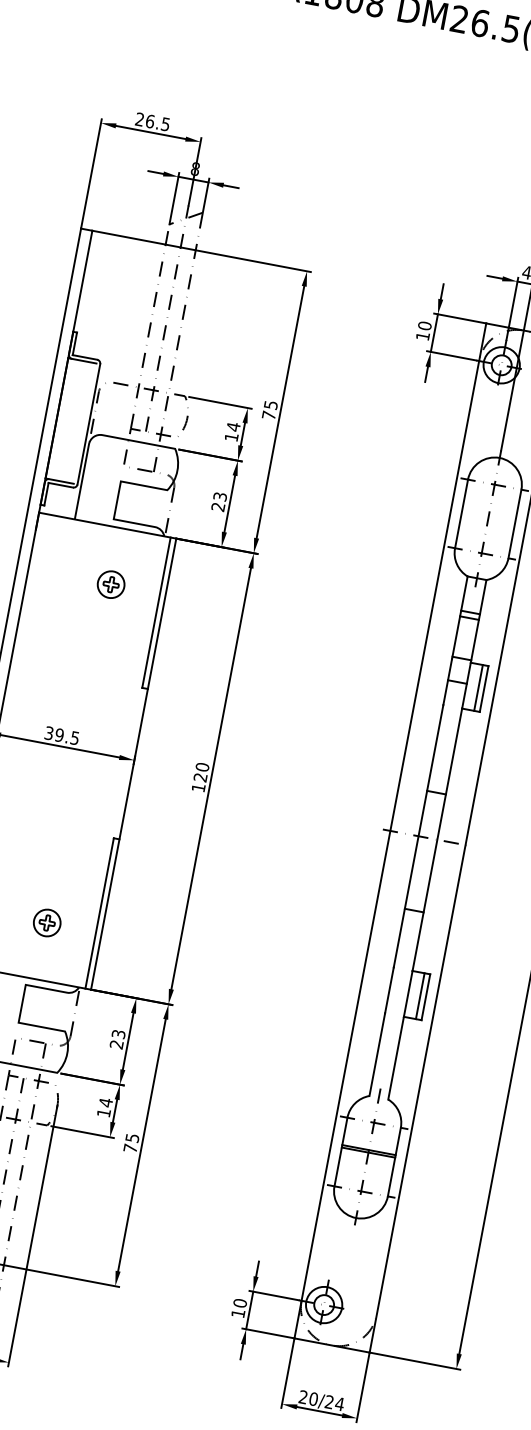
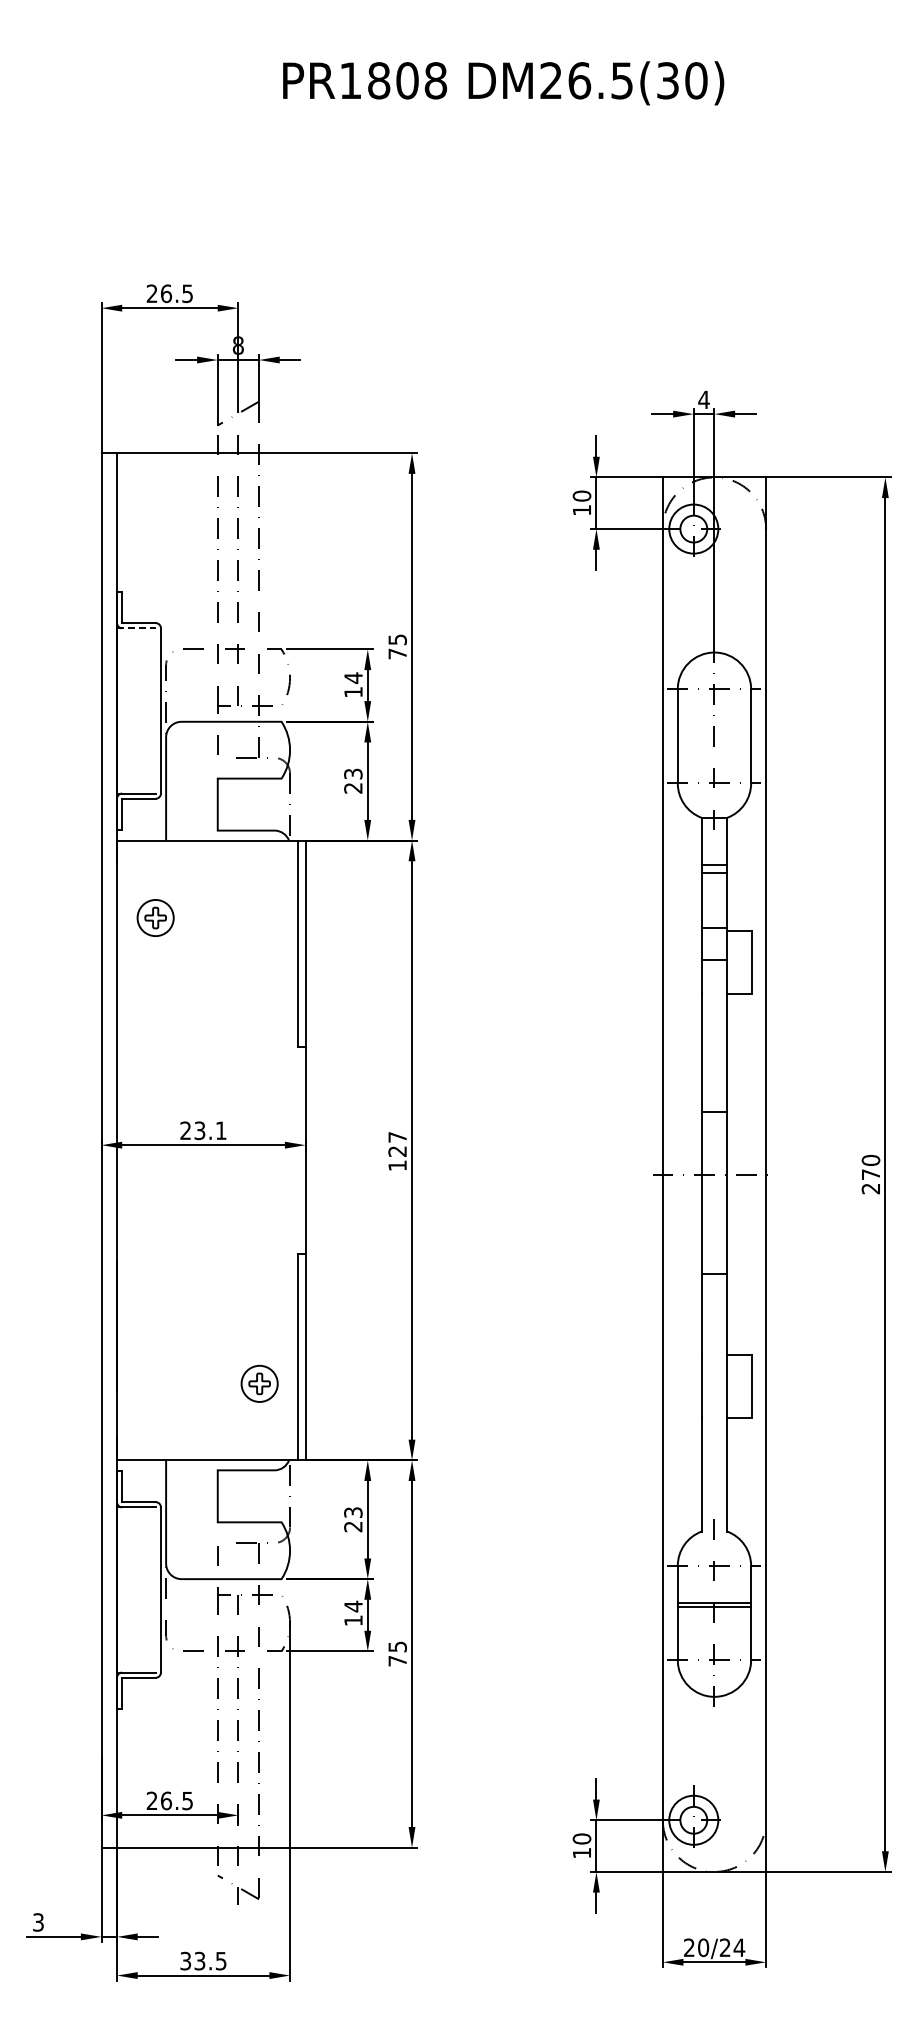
line: (82, 361) -> (136, 628), solid -> dashed
part: (111, 584) -> (155, 917), moved
line: (478, 687) -> (743, 962), removed
text: (62, 735) -> (203, 1130), 39.5 -> 23.1
text: (202, 766) -> (397, 1136), 120 -> 127
part: (47, 922) -> (259, 1383), moved
line: (420, 995) -> (743, 1385), removed

